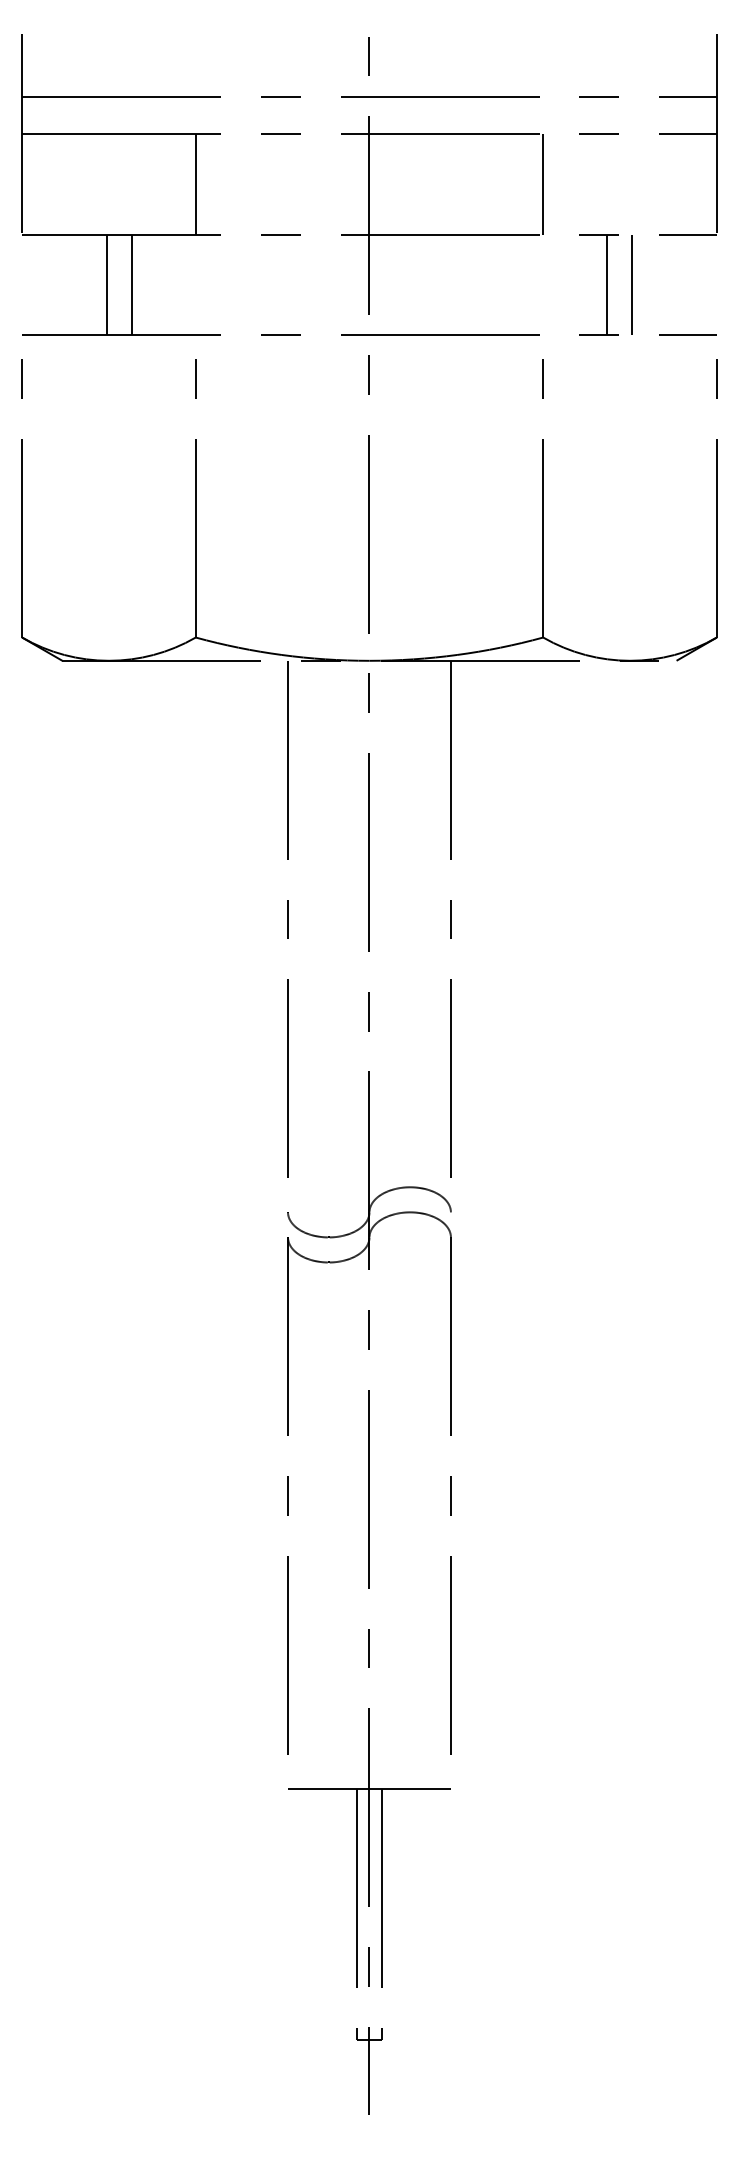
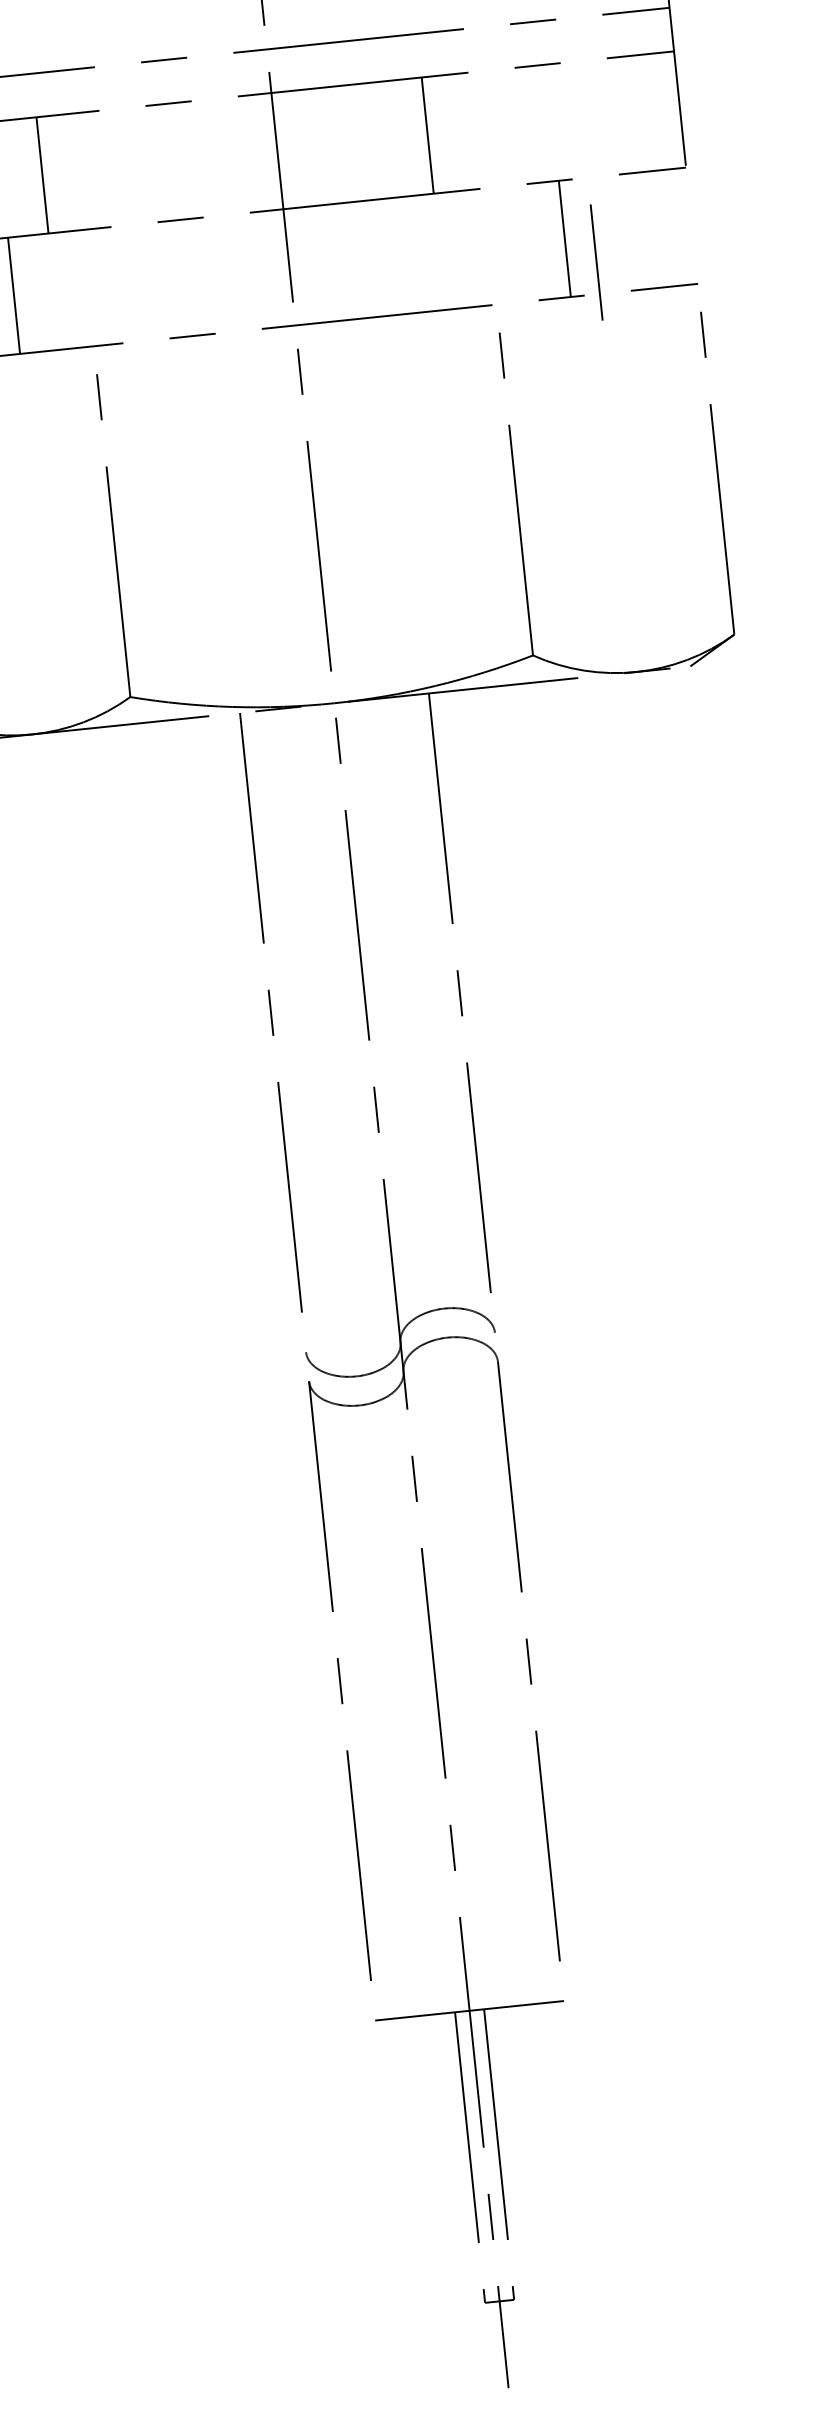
line: (195, 184) -> (42, 175), moved
line: (543, 184) -> (428, 135), moved
line: (631, 284) -> (595, 262), moved

